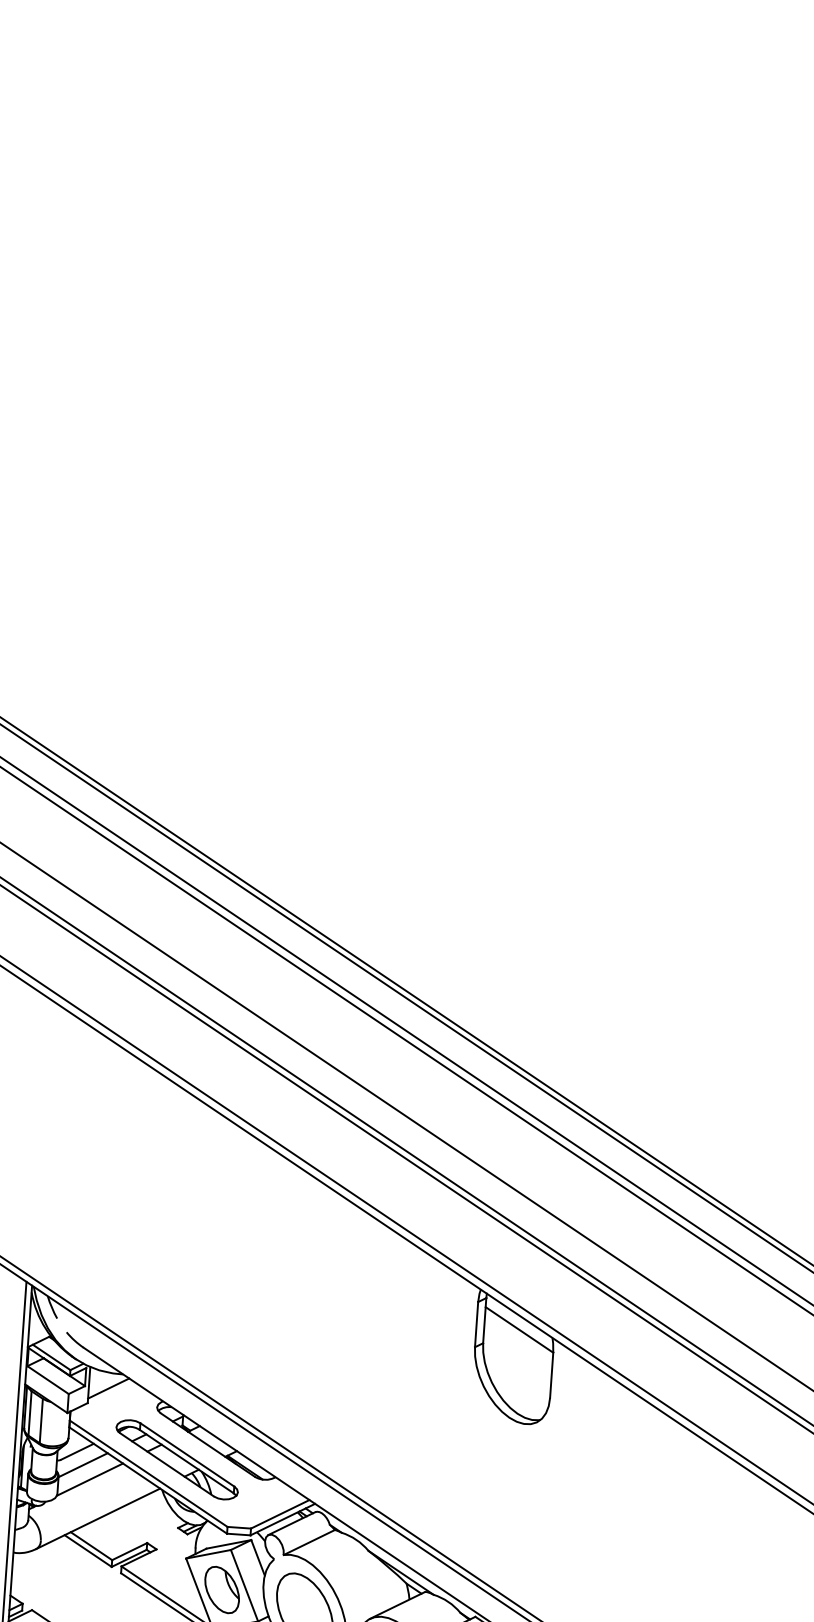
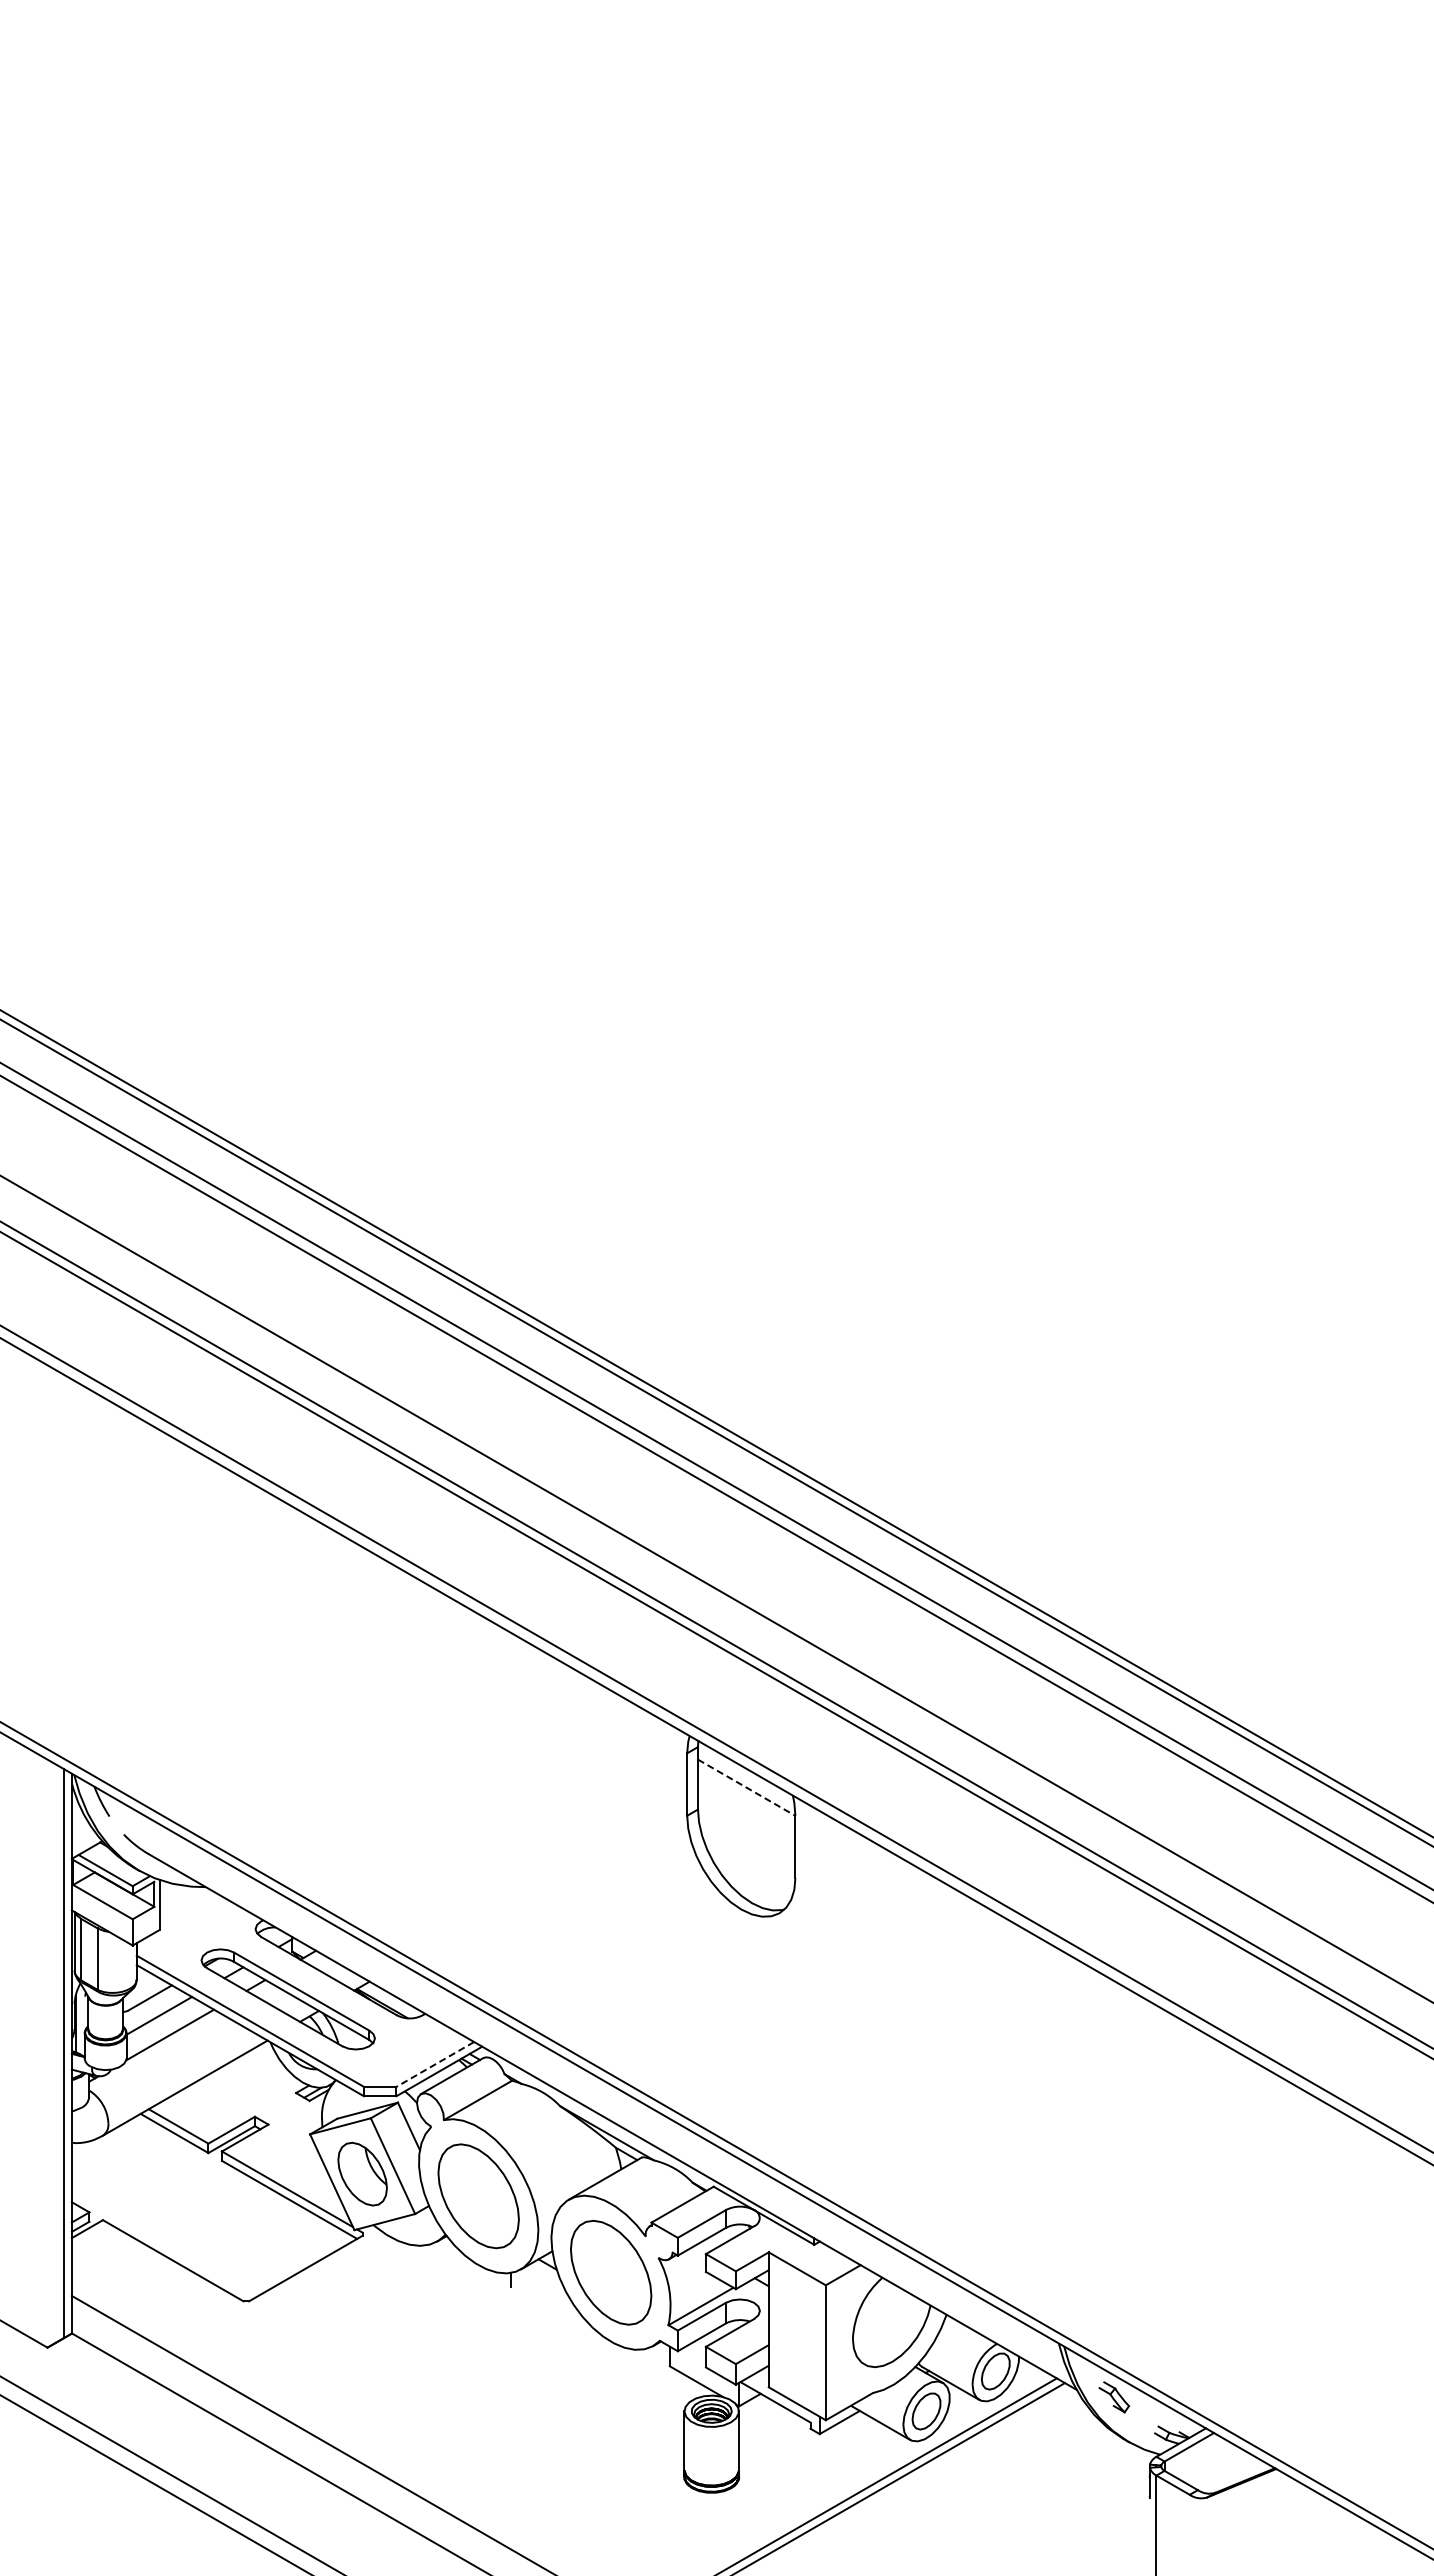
line: (520, 1329) -> (747, 1787), solid -> dashed
line: (108, 1388) -> (186, 1907), removed
line: (280, 1514) -> (435, 2064), solid -> dashed

